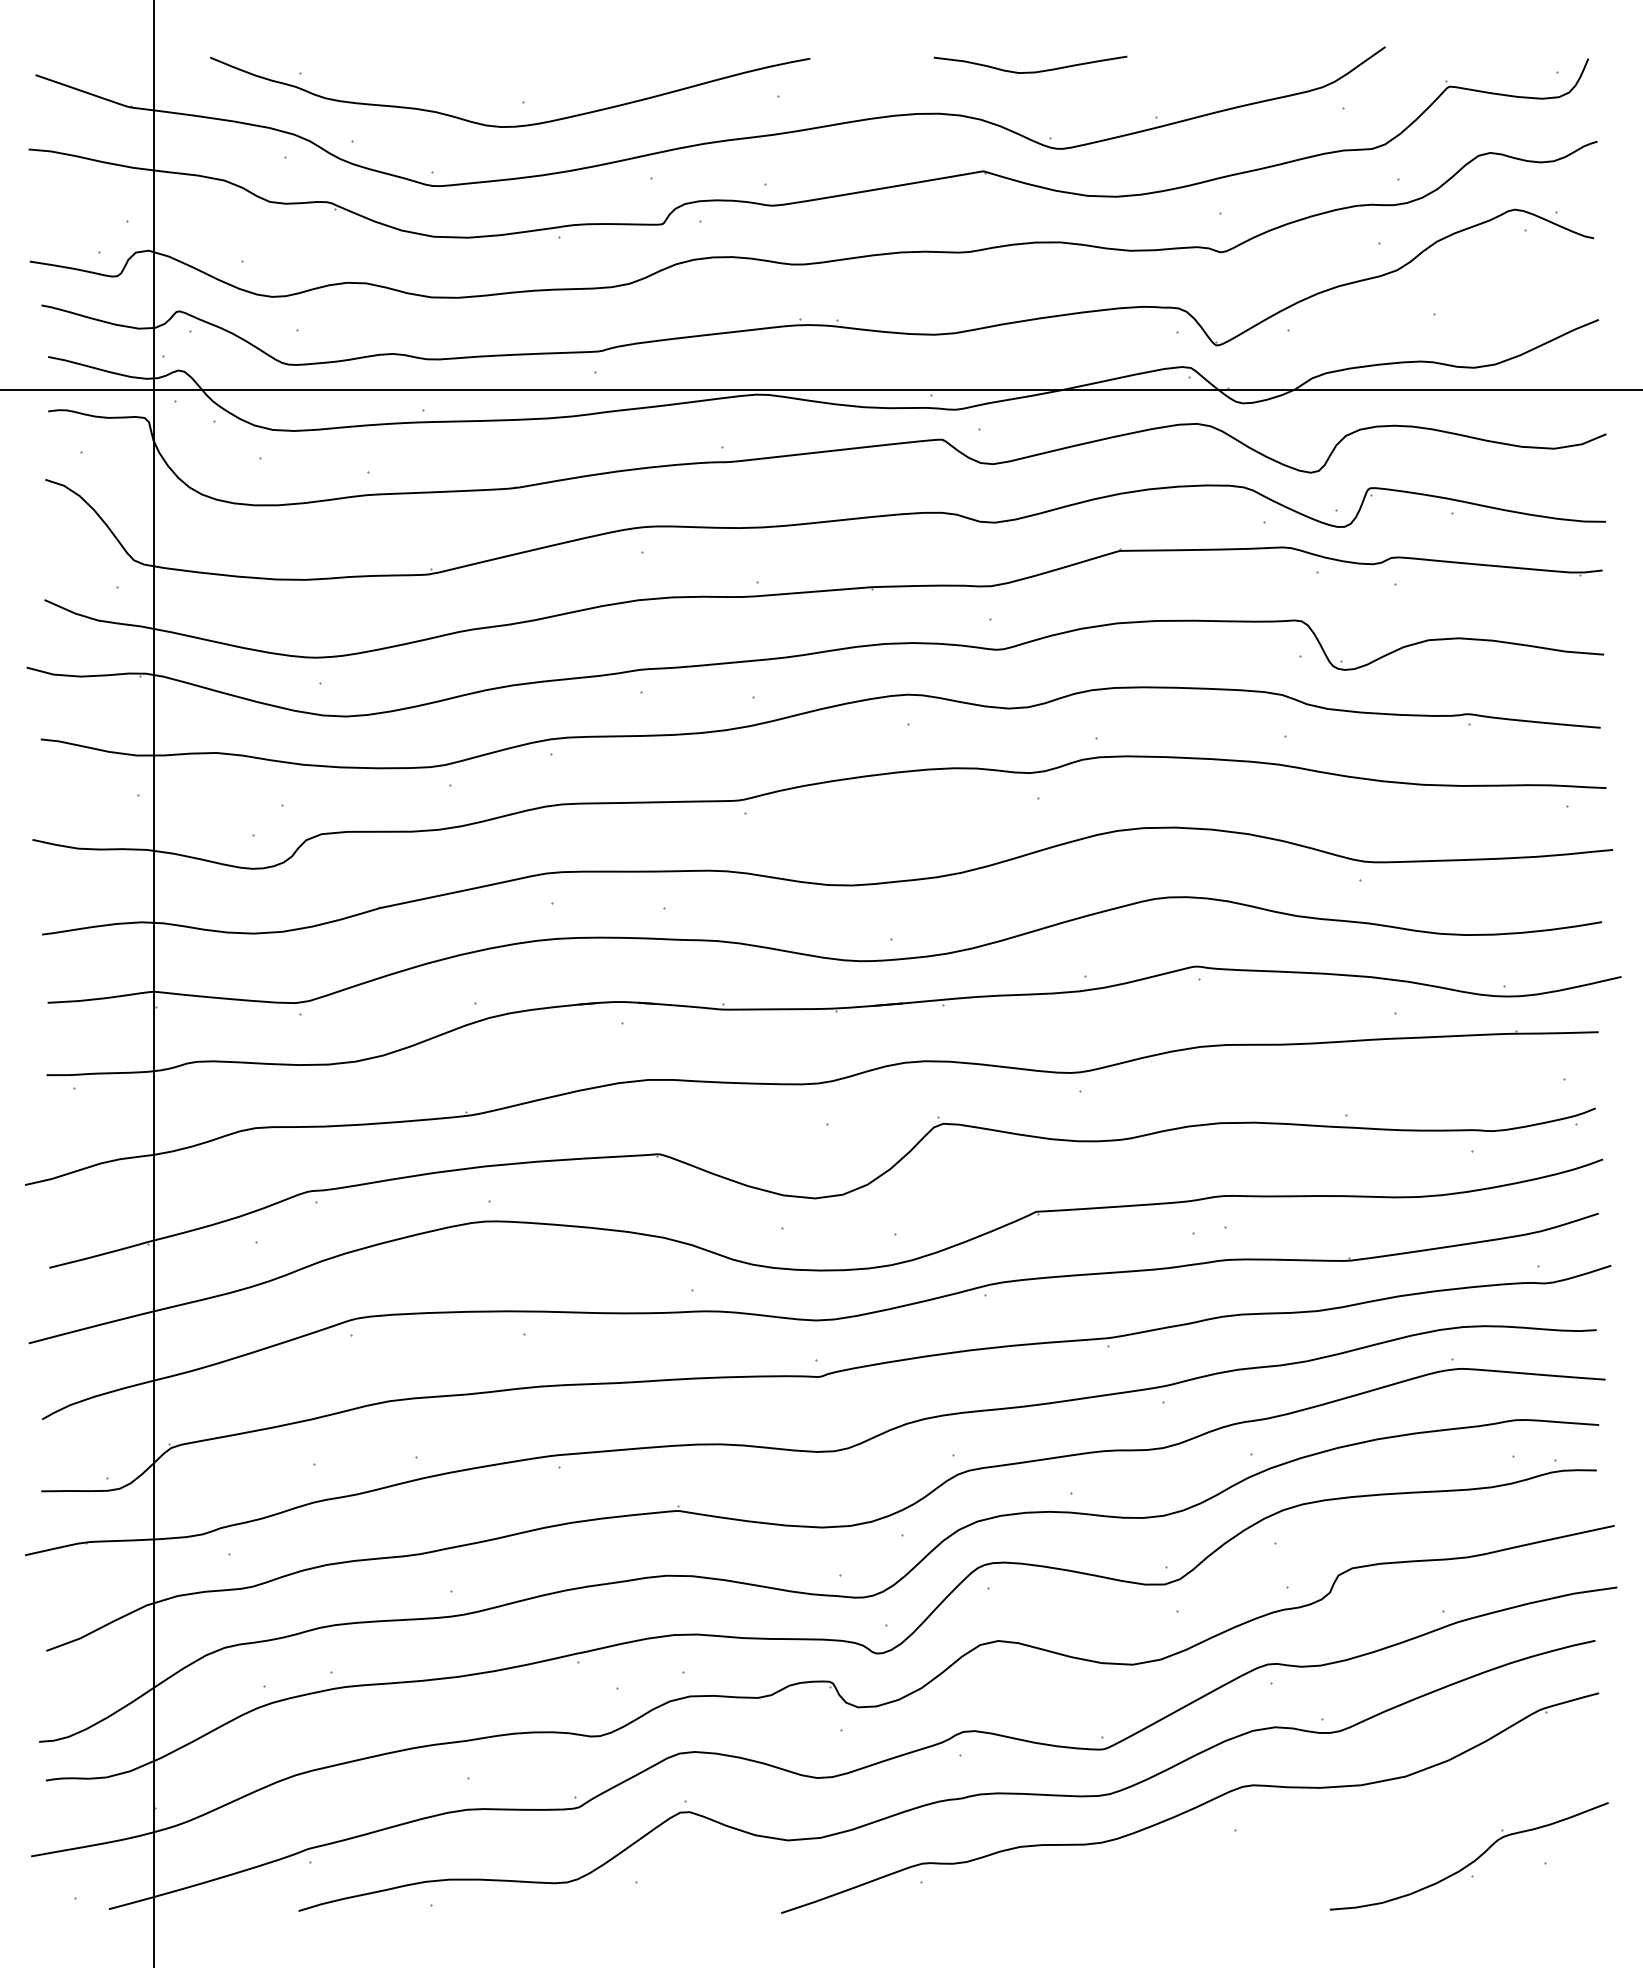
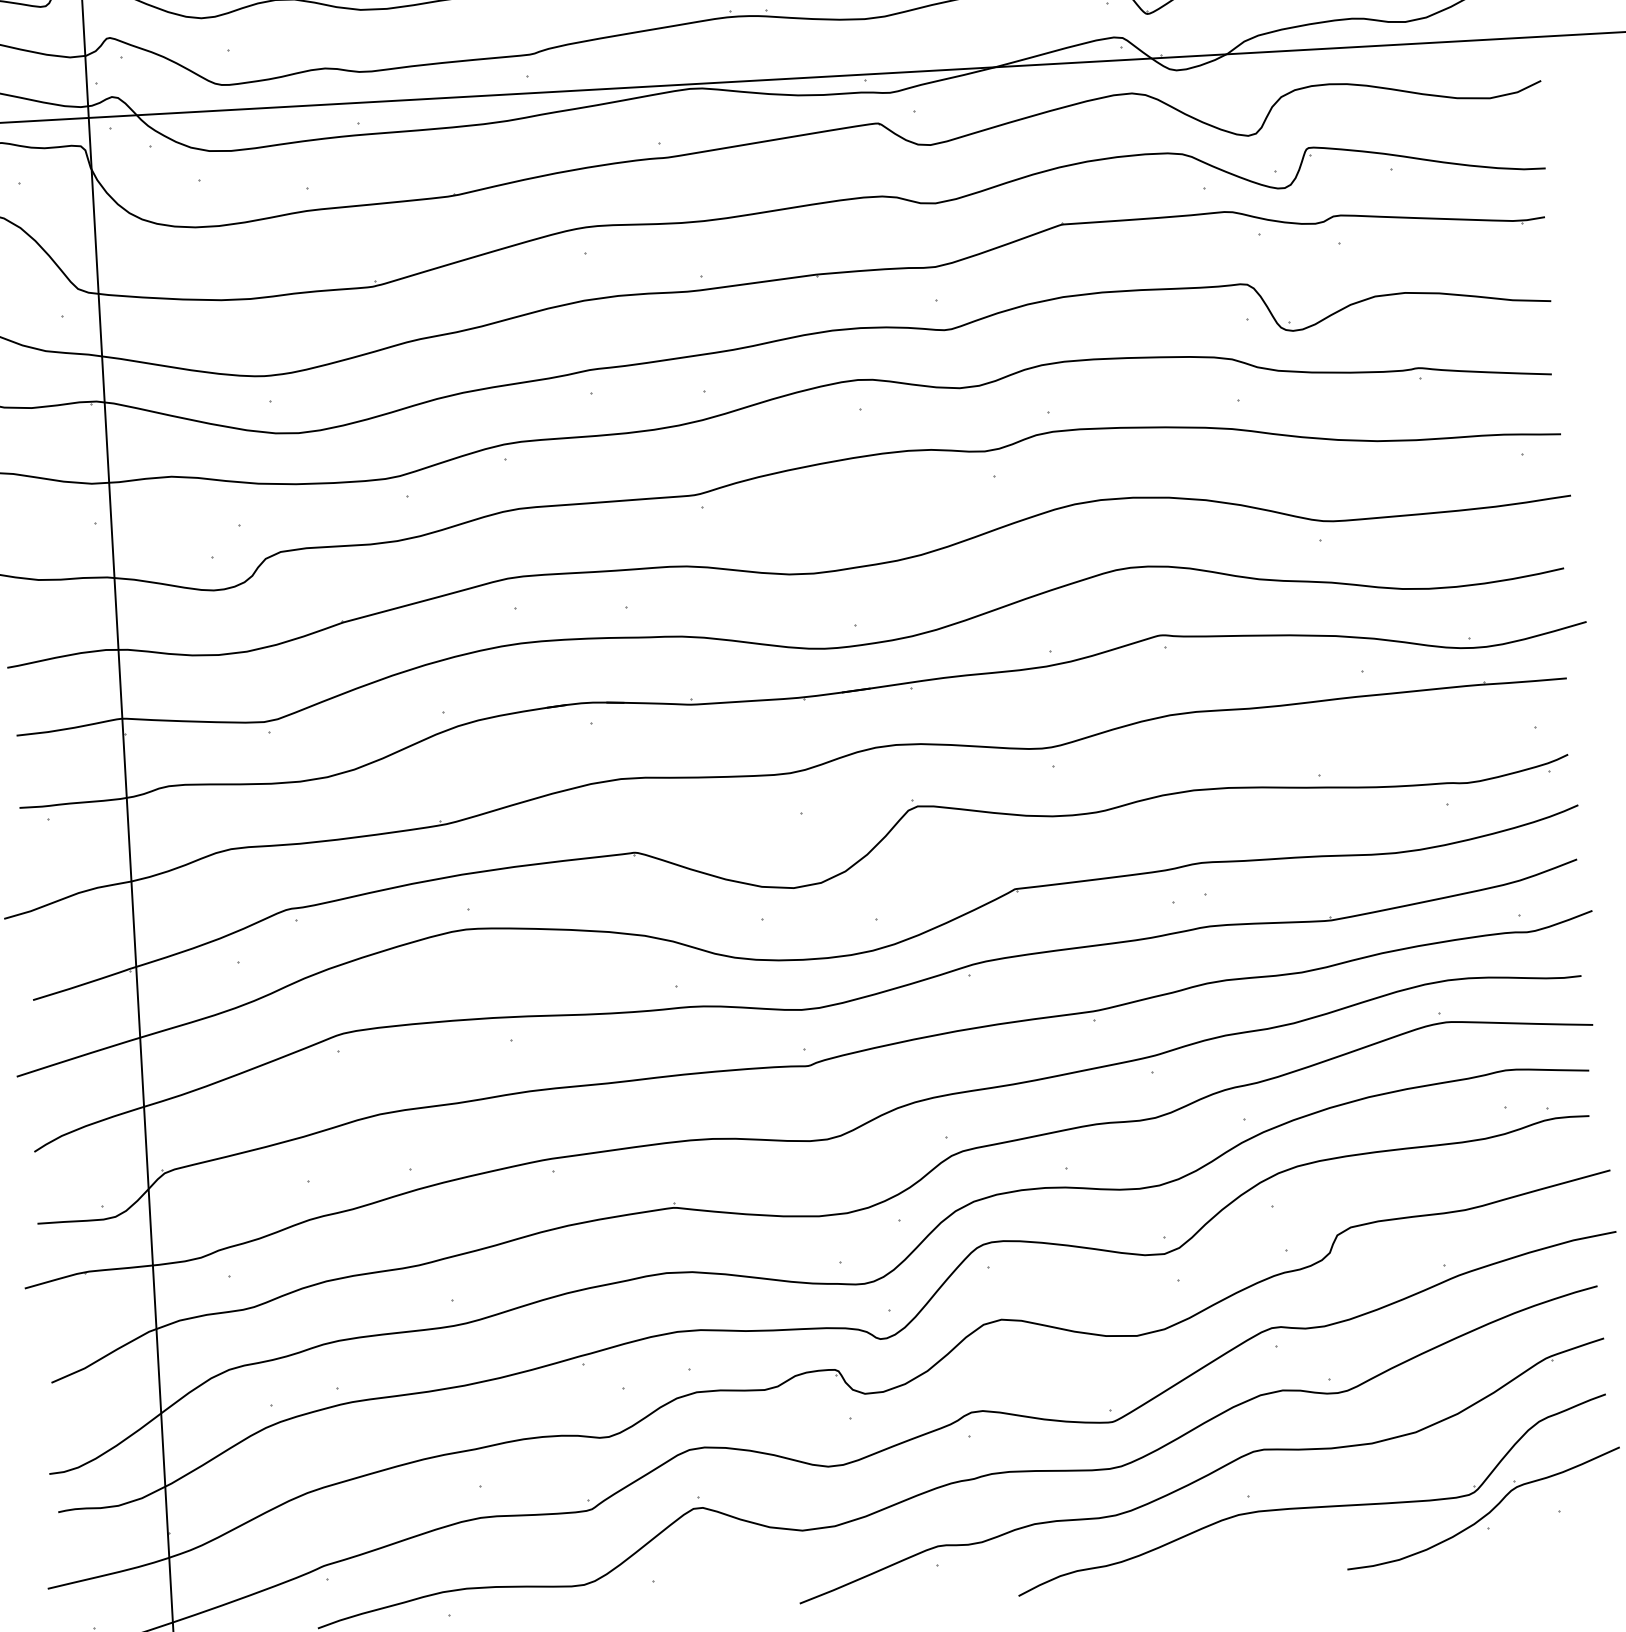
part: (1298, 1844) -> (1312, 1506), added

